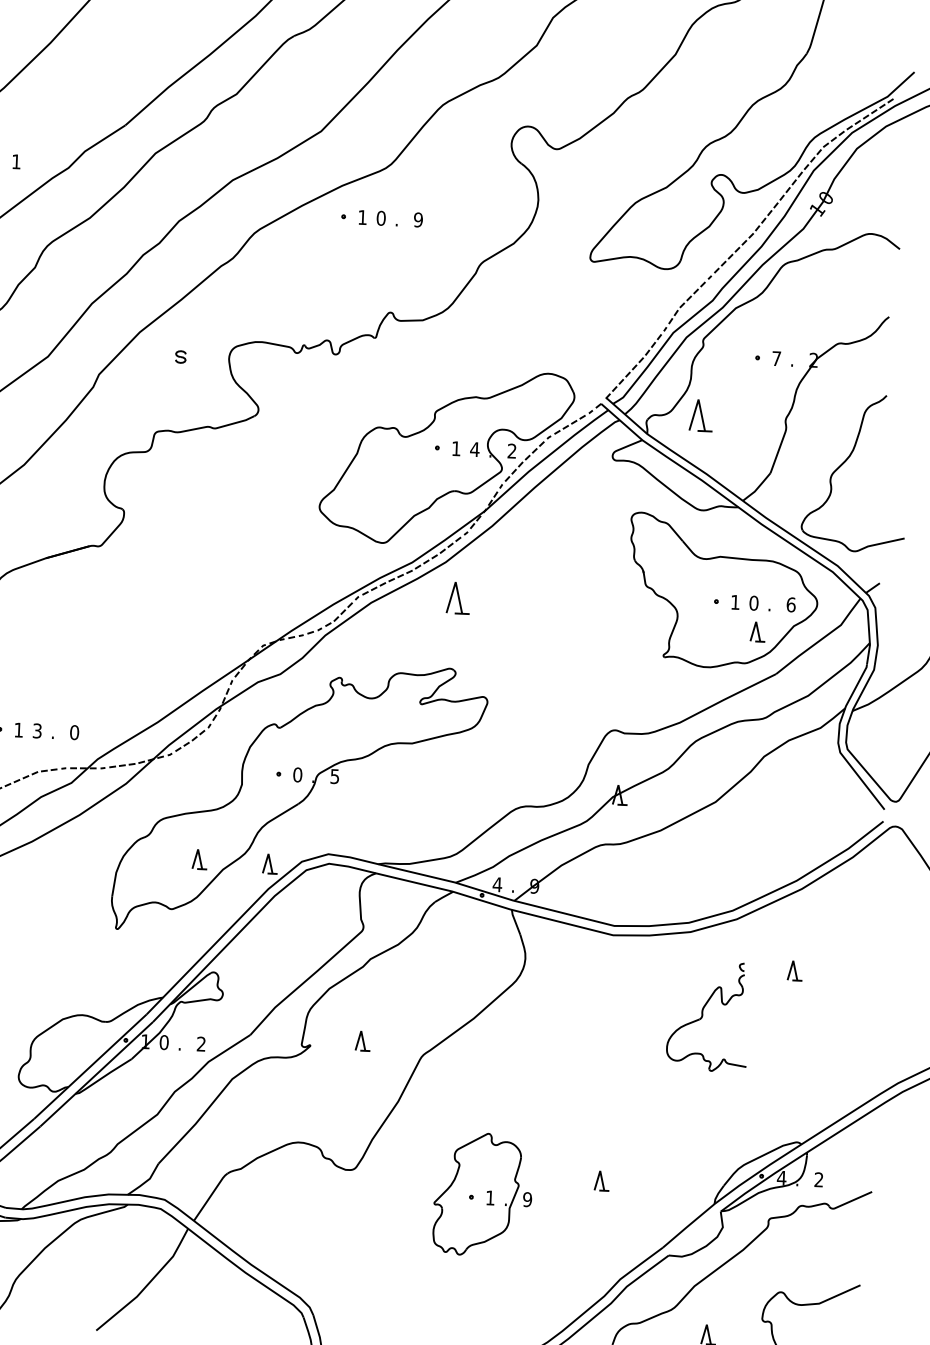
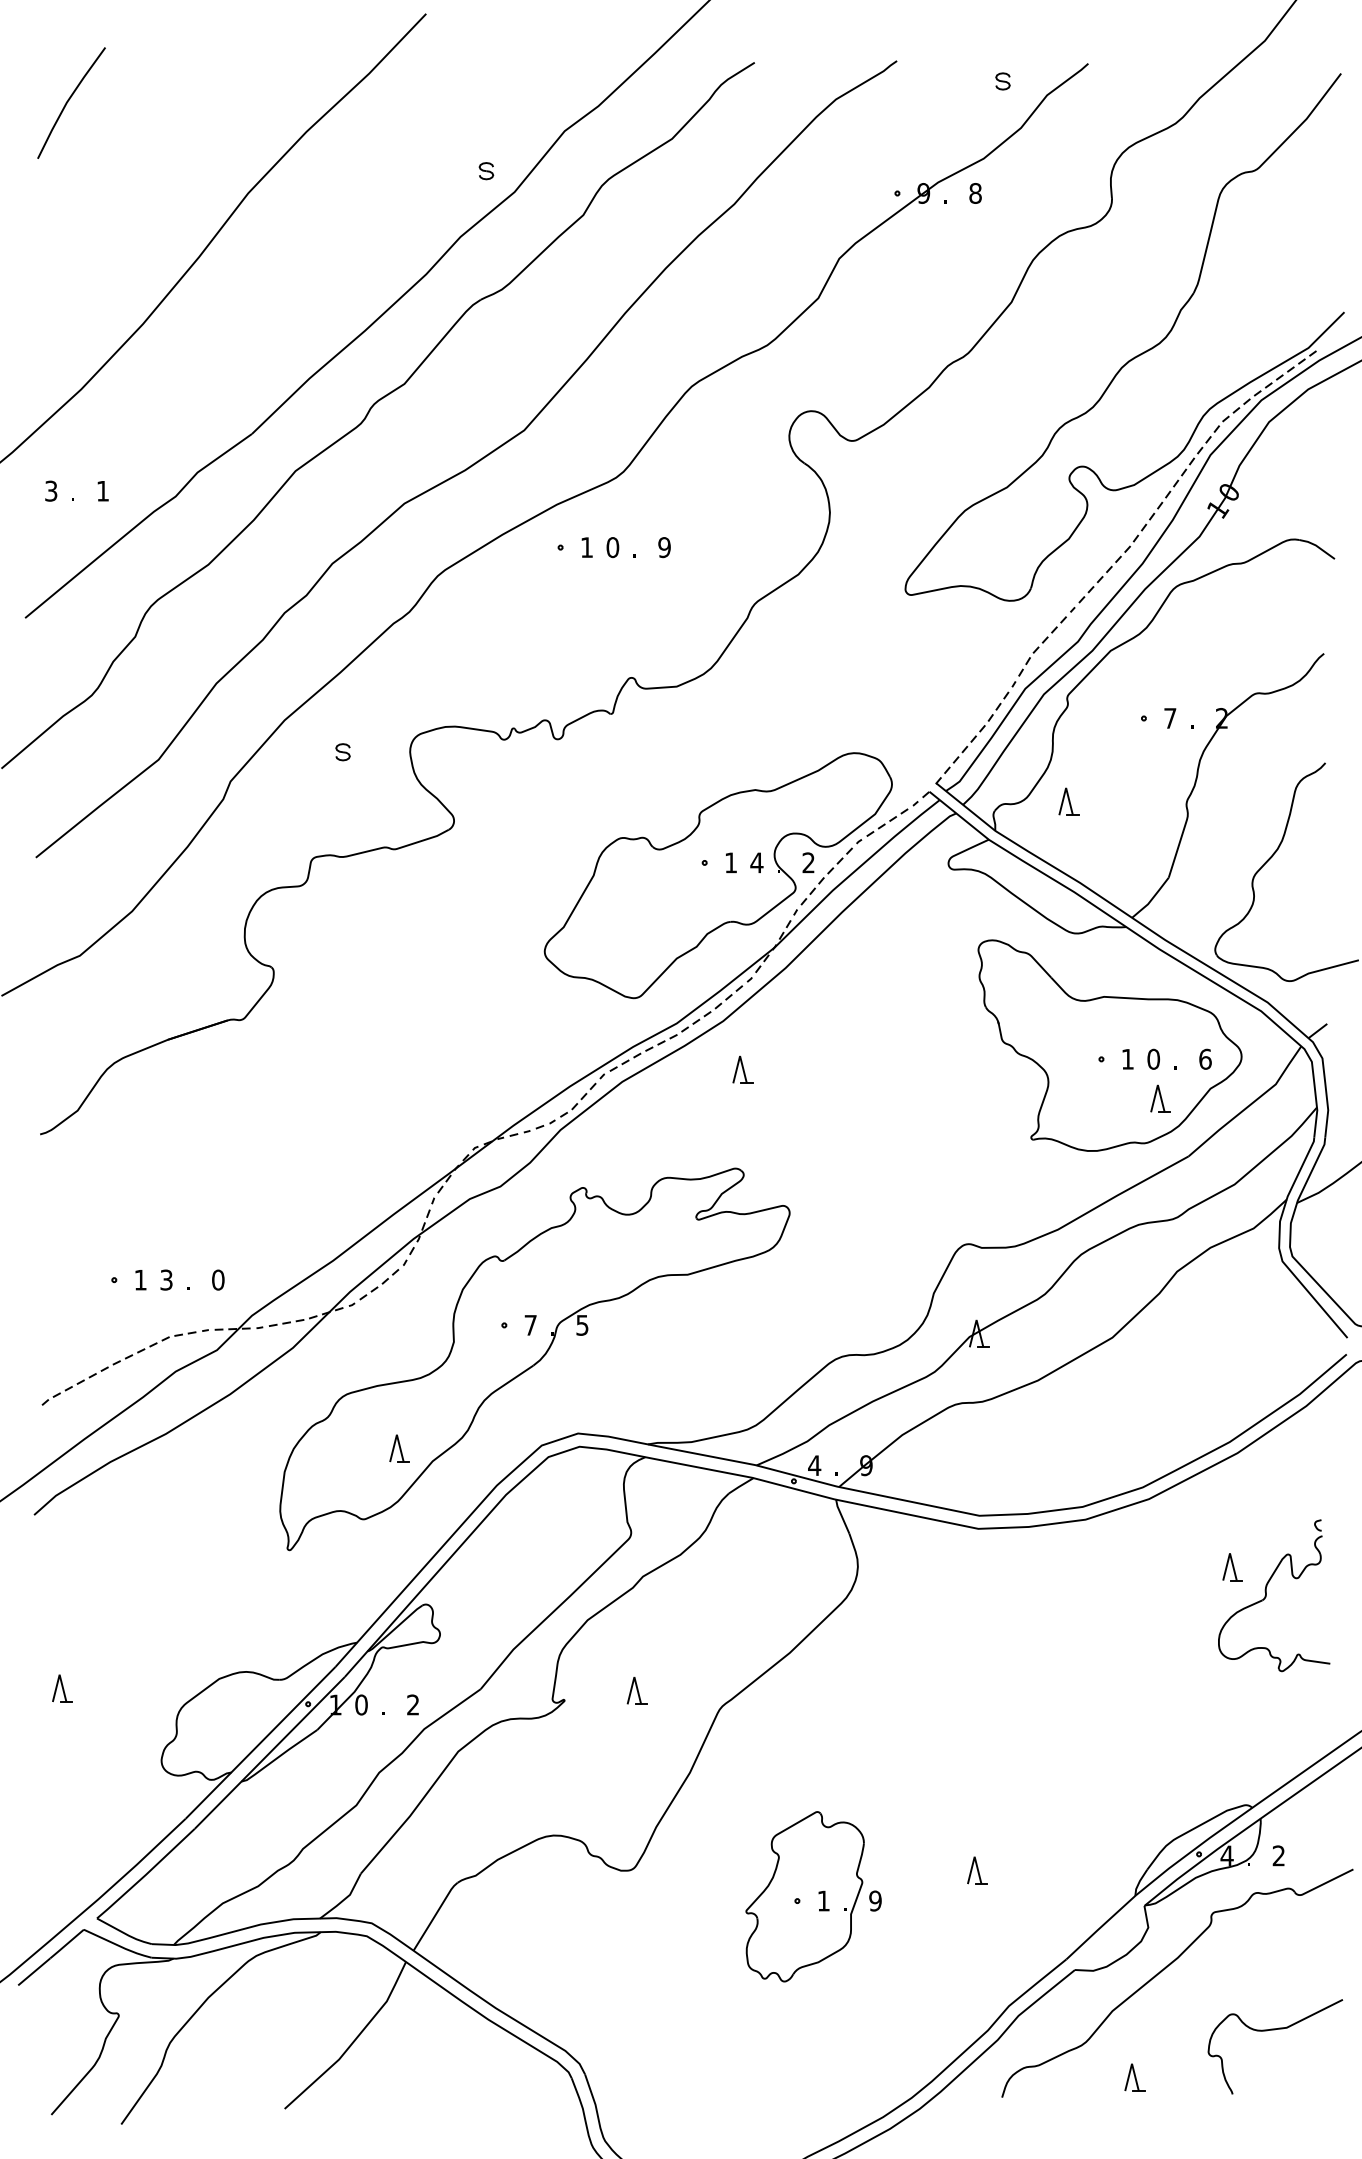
part: (700, 415) -> (1068, 801), size x0.62
part: (458, 597) -> (742, 1069), size x0.62
text: (297, 774) -> (530, 1324), 0 -> 7
part: (269, 863) -> (497, 1450), removed
part: (702, 1016) -> (1266, 1595), moved

